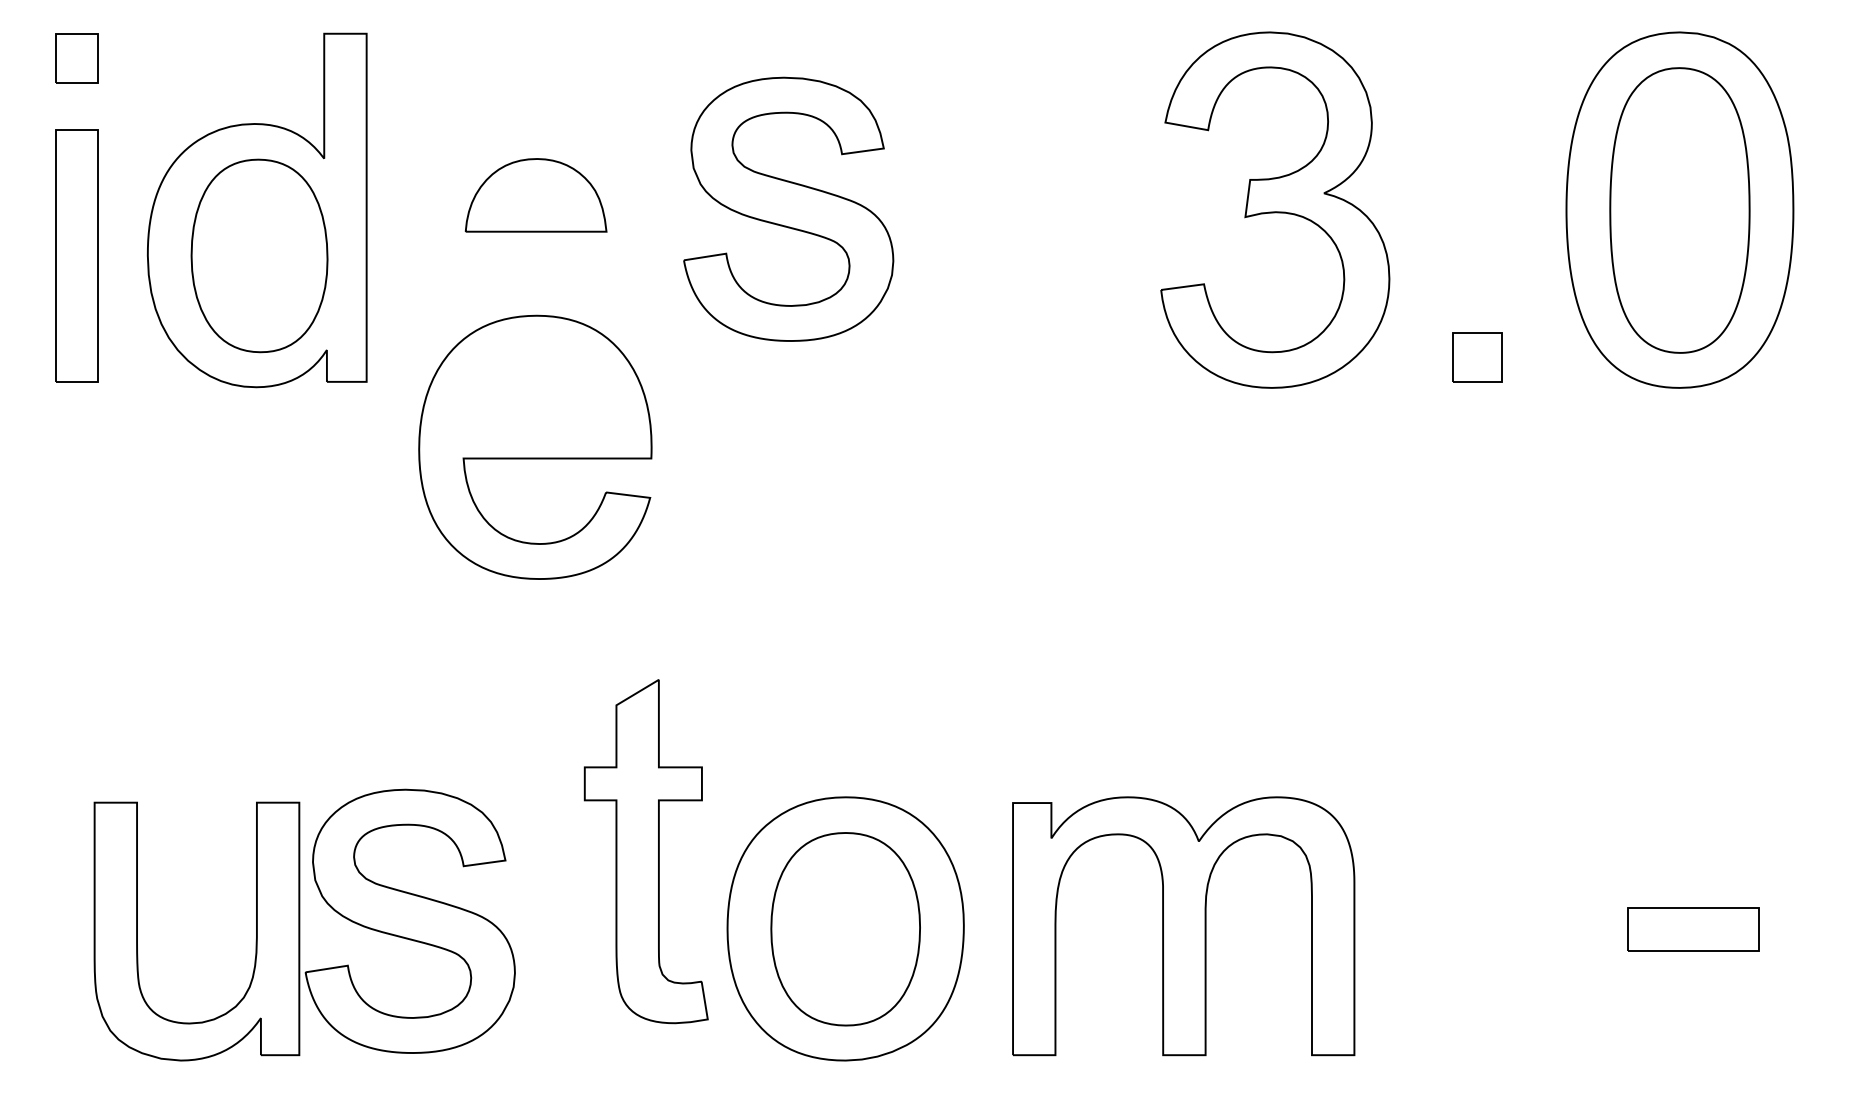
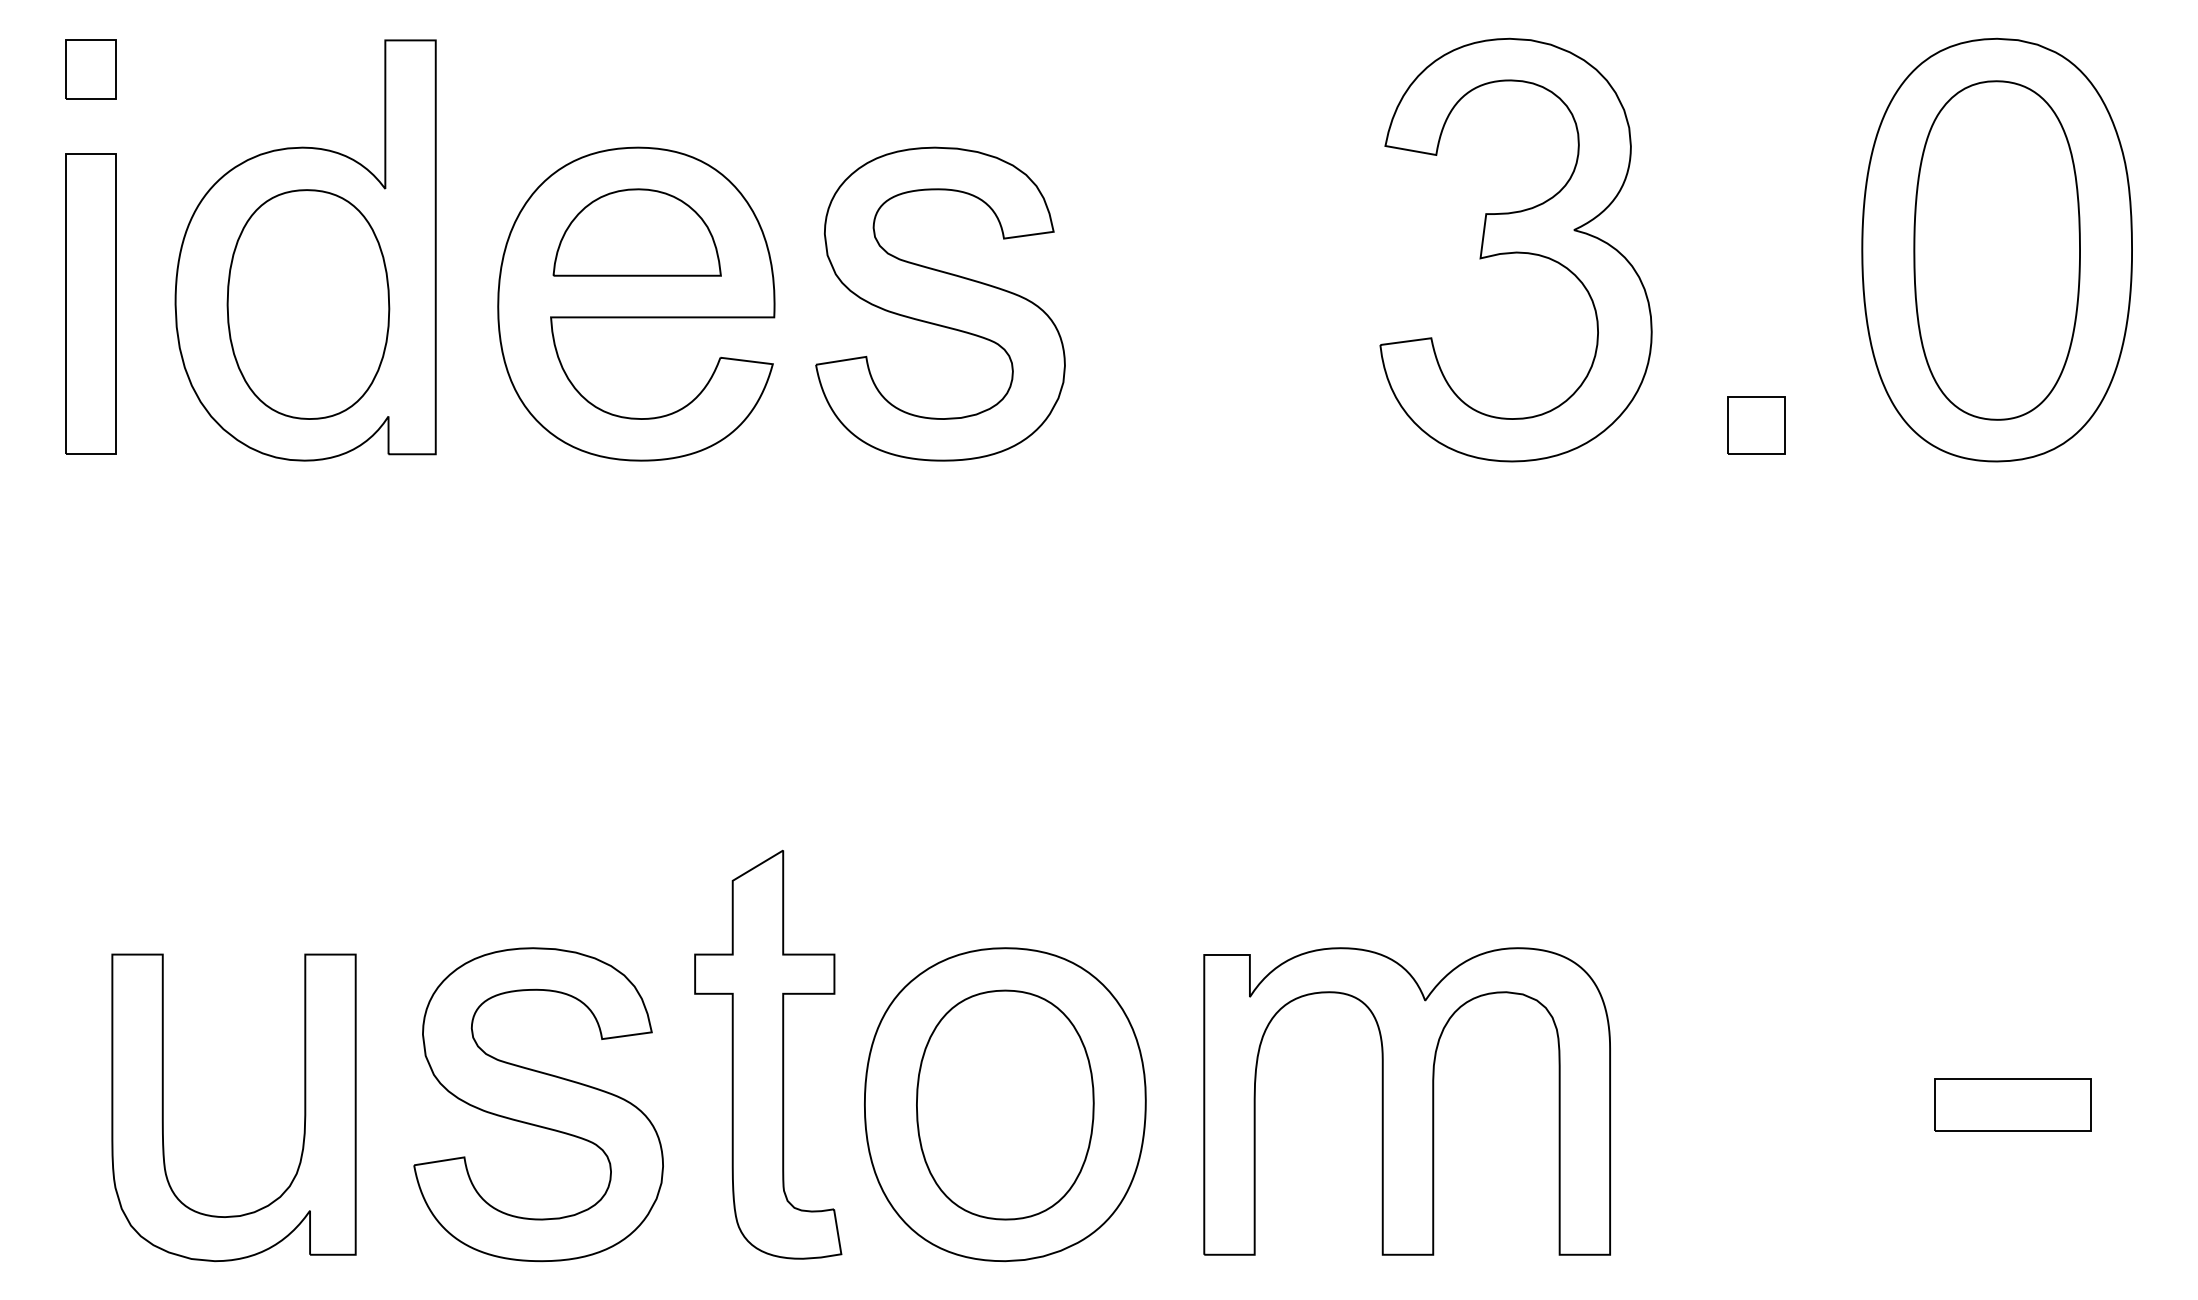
part: (788, 208) -> (940, 303), moved
part: (535, 446) -> (636, 303), moved
part: (646, 851) -> (768, 1054), moved
part: (410, 921) -> (538, 1104), moved

